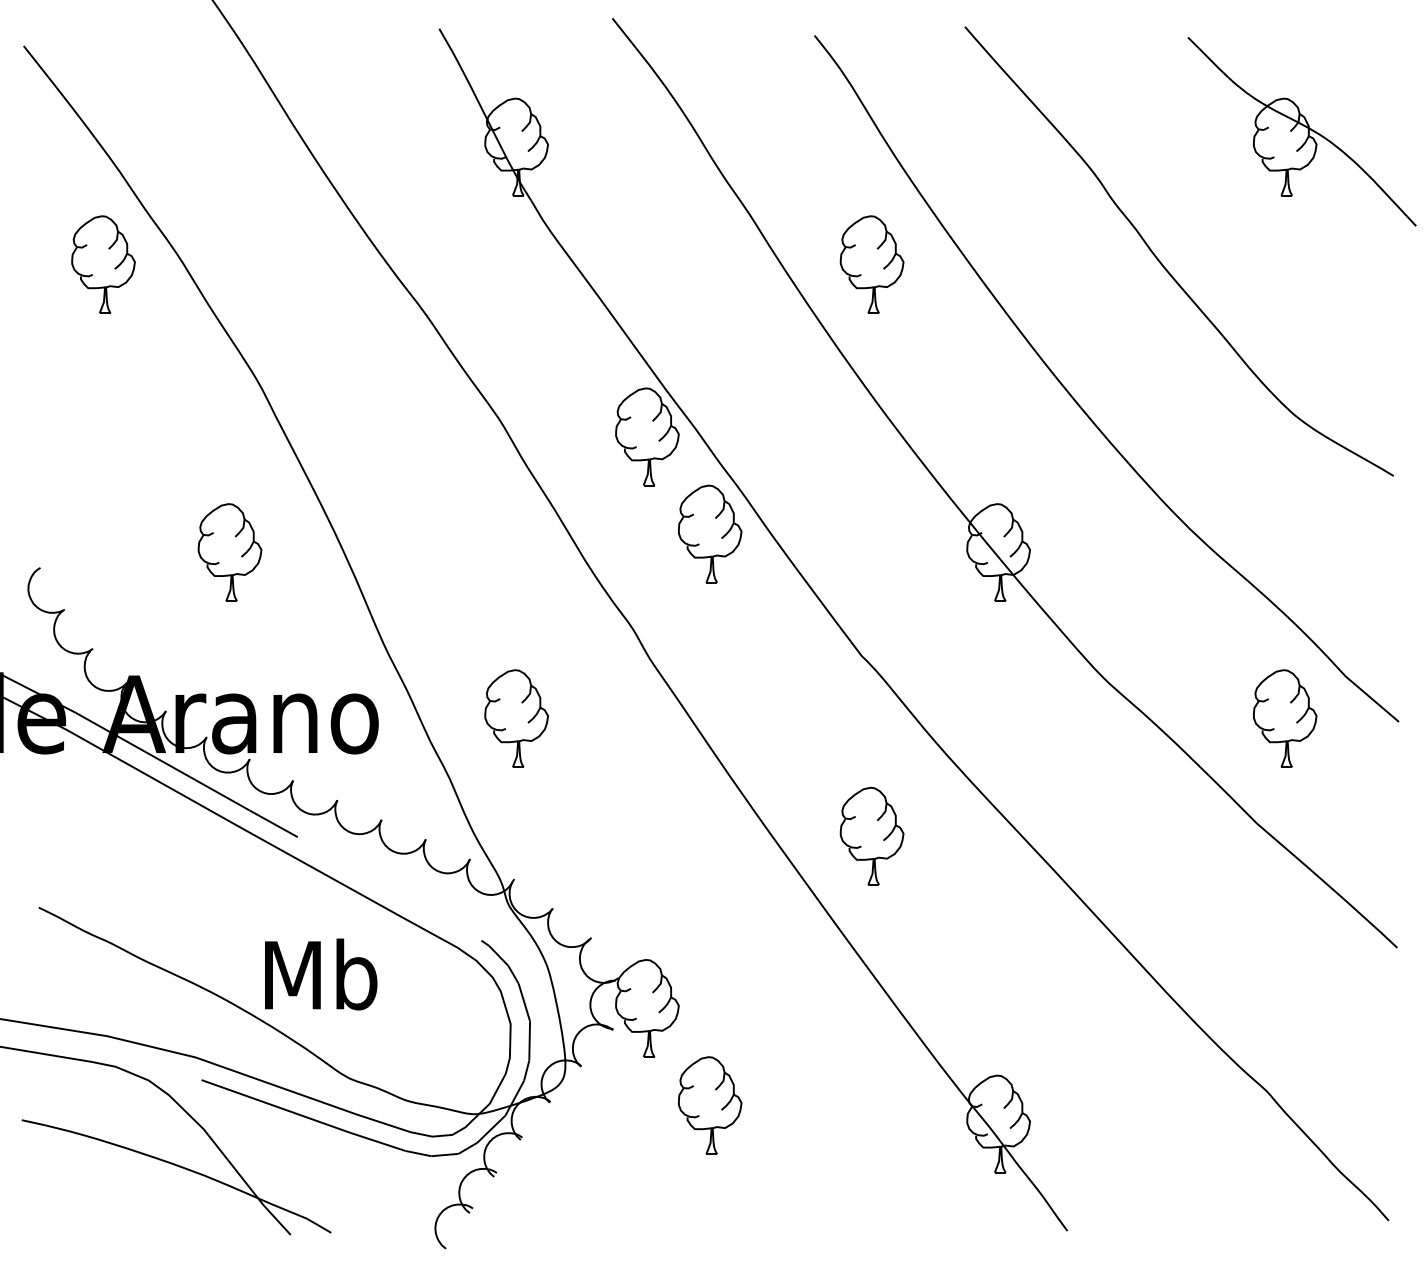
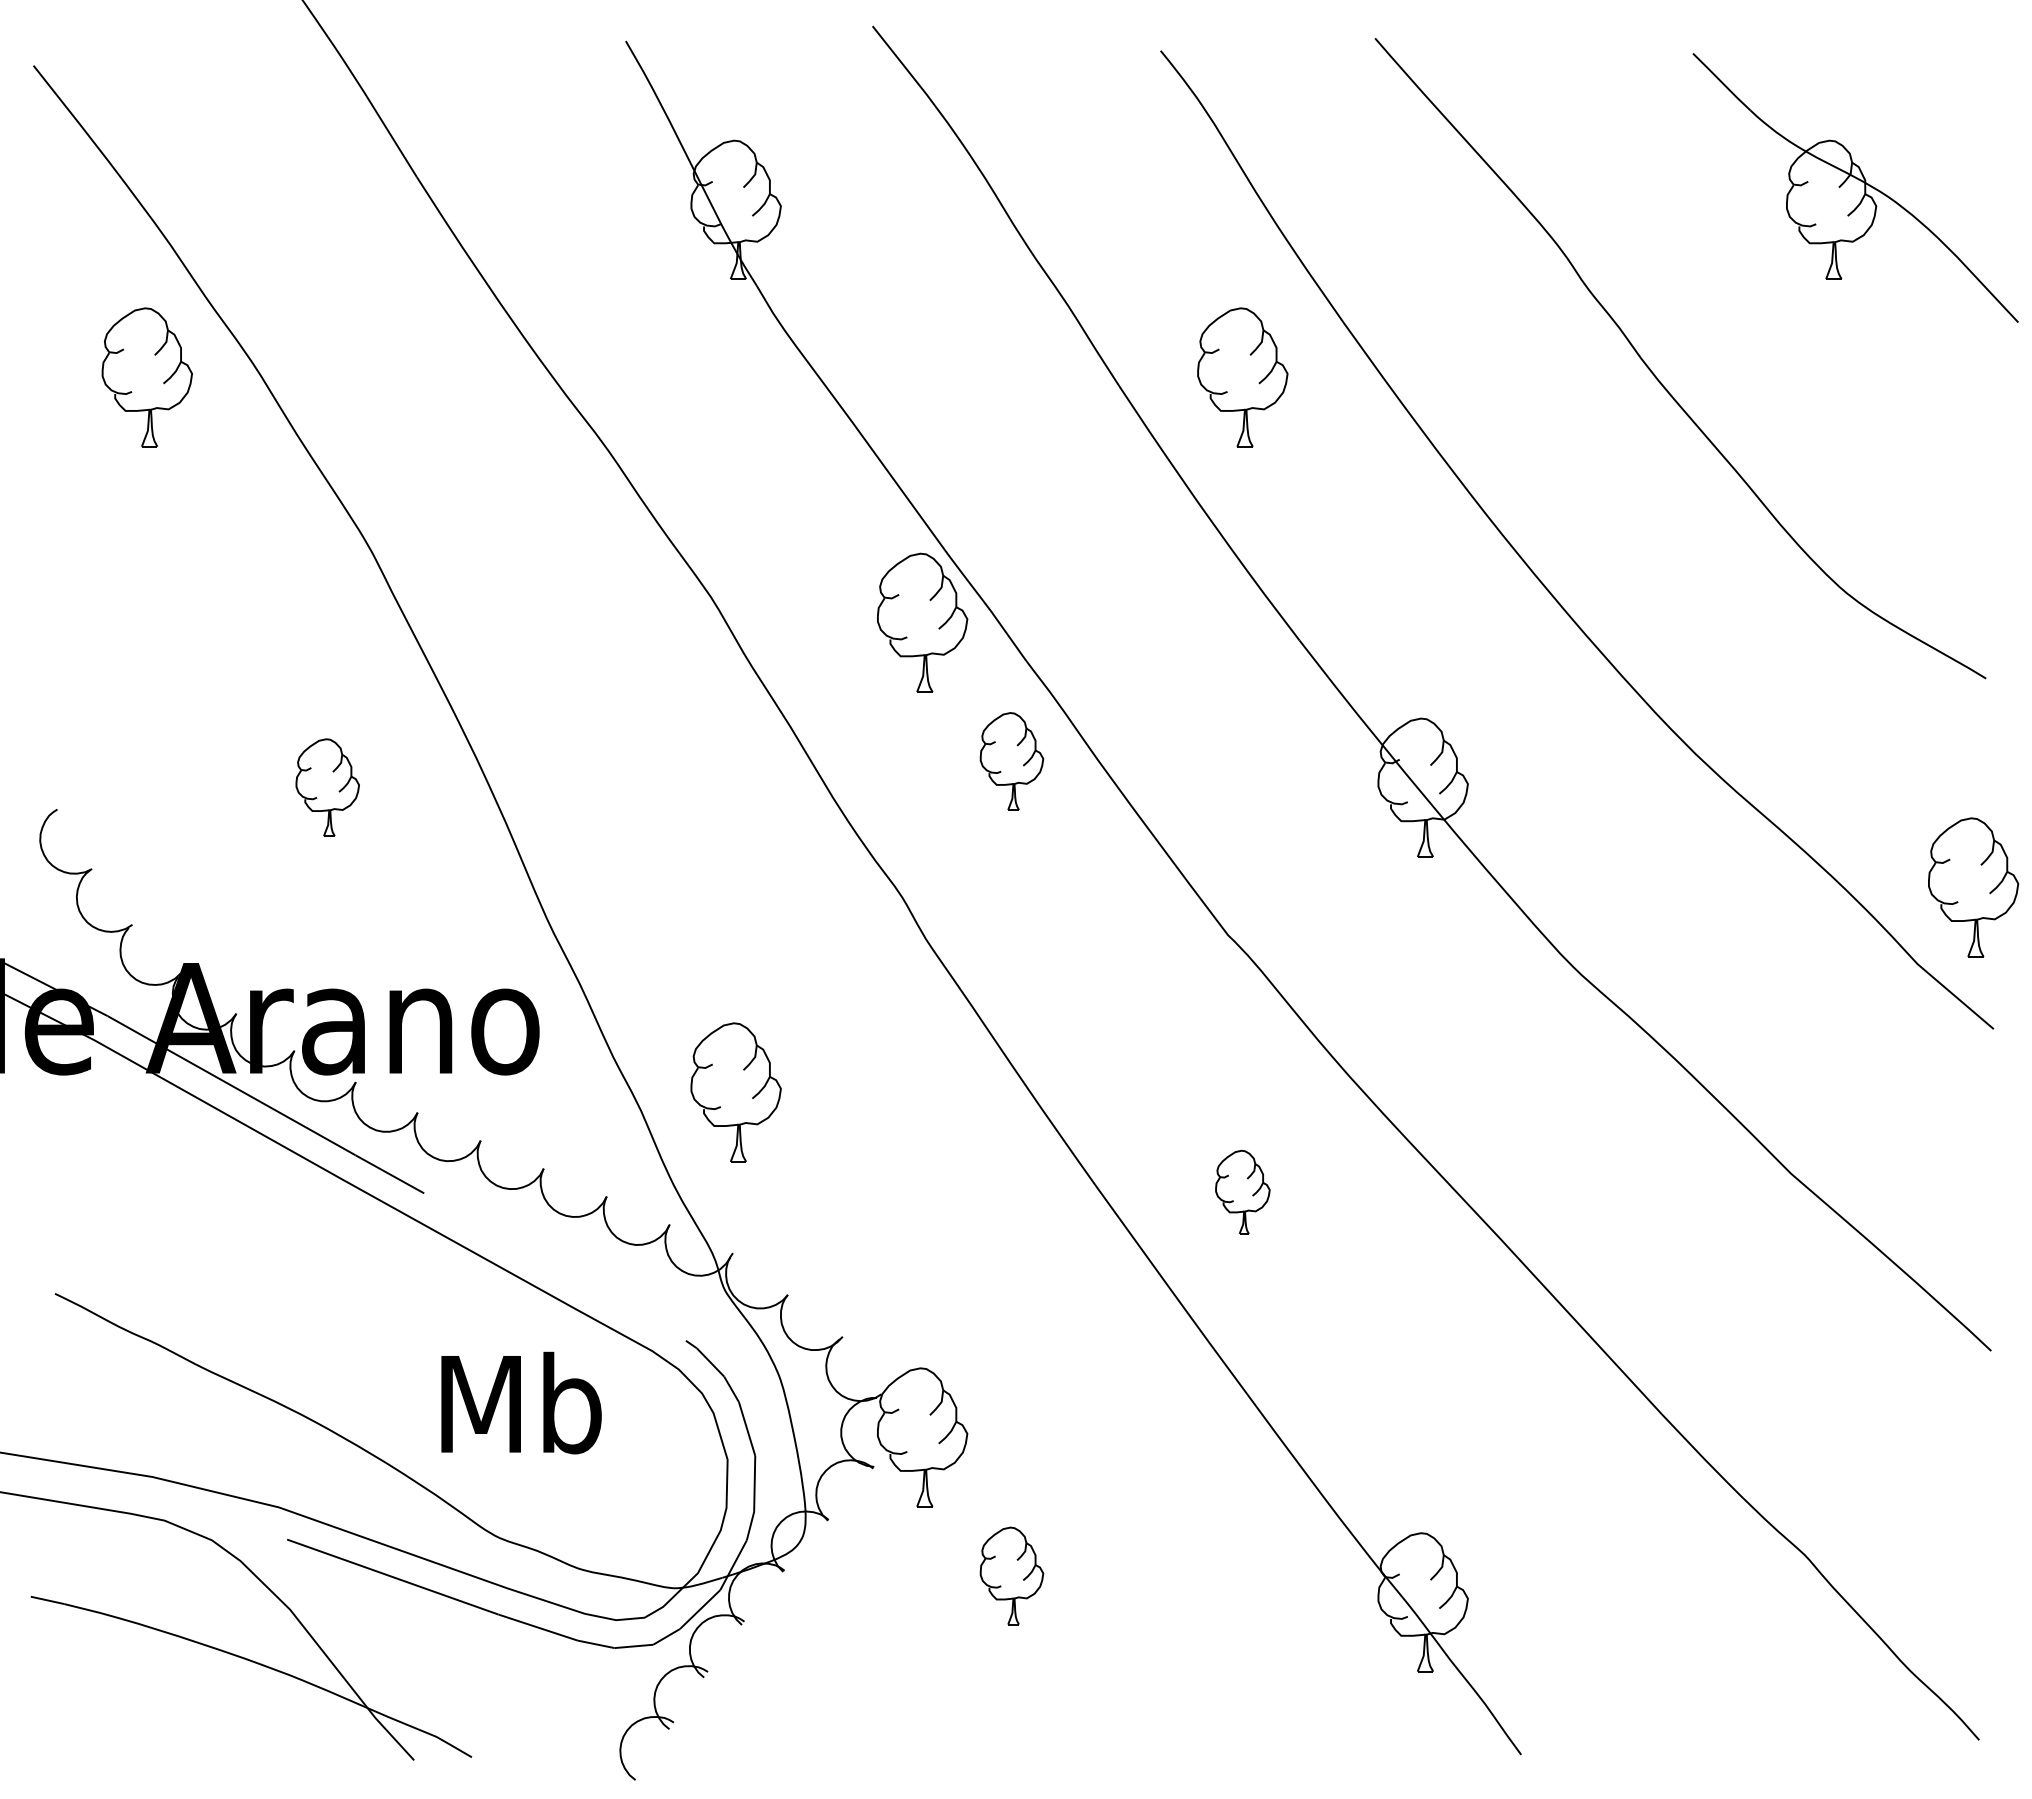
part: (709, 534) -> (1011, 761), size x0.7
part: (229, 552) -> (327, 787), size x0.7
part: (516, 718) -> (735, 1092), moved
part: (1285, 718) -> (1973, 887), moved
part: (871, 836) -> (1242, 1192), size x0.6
text: (321, 974) -> (521, 1402), moved
part: (709, 1105) -> (1011, 1575), size x0.7

